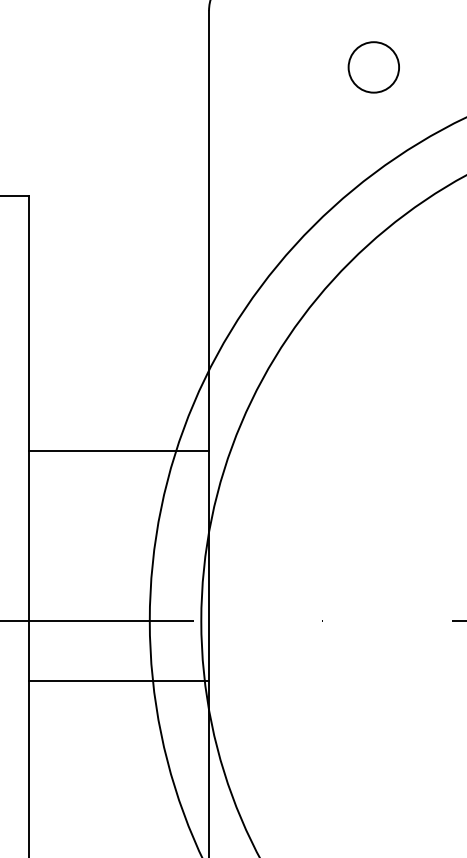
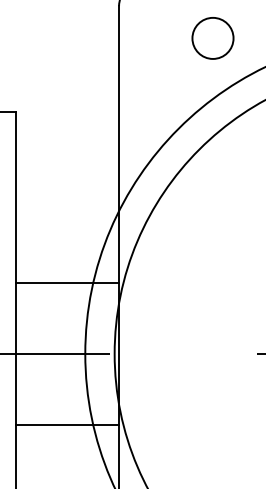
circle: (372, 67) -> (212, 38), size x1.43
line: (118, 451) -> (67, 283), moved
line: (118, 679) -> (67, 424), moved

